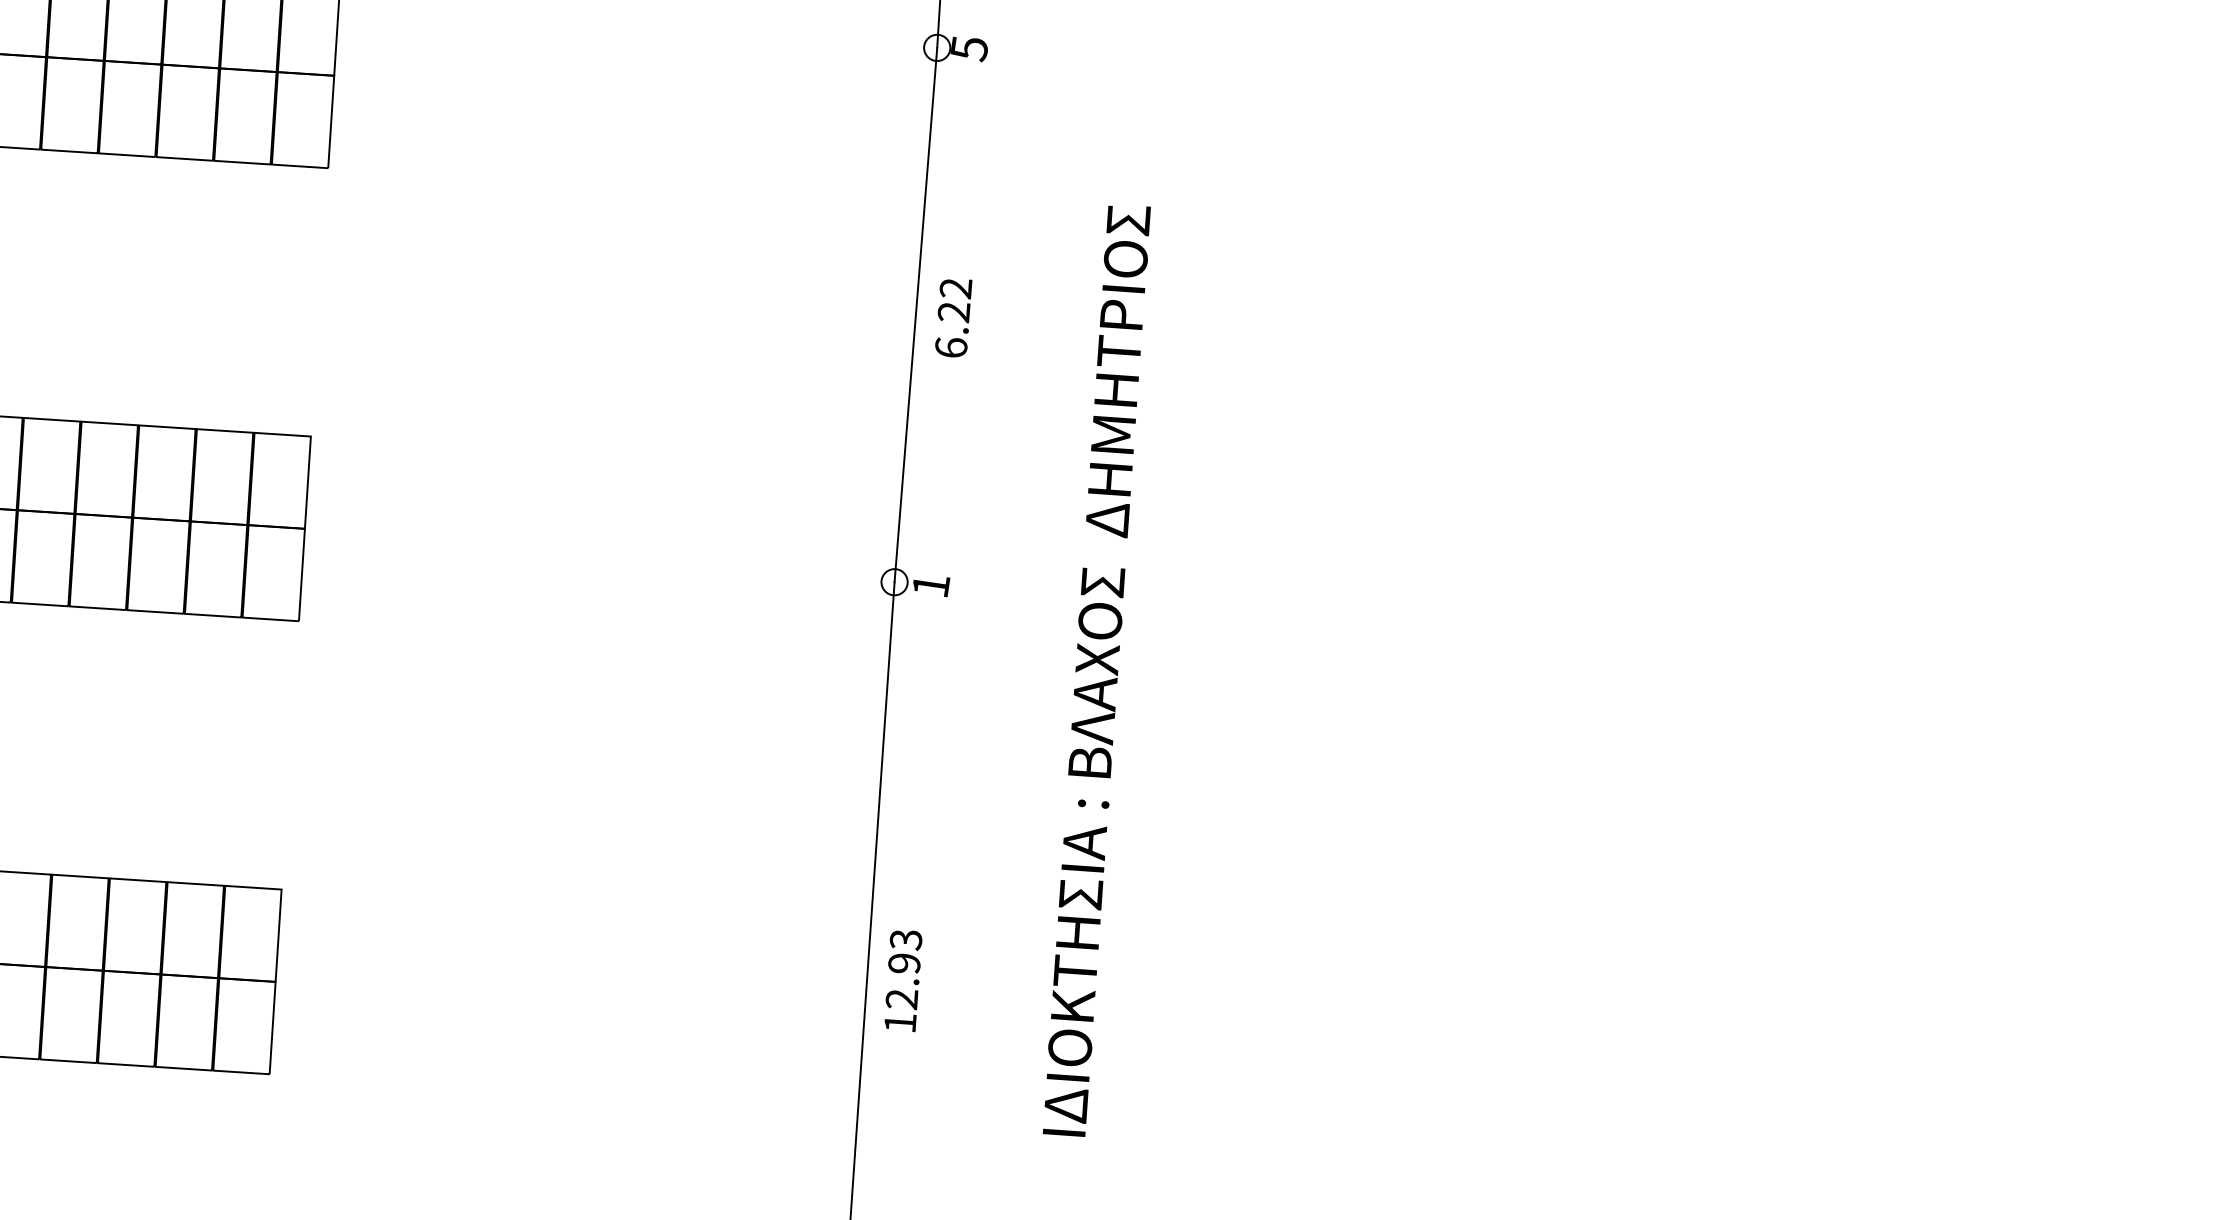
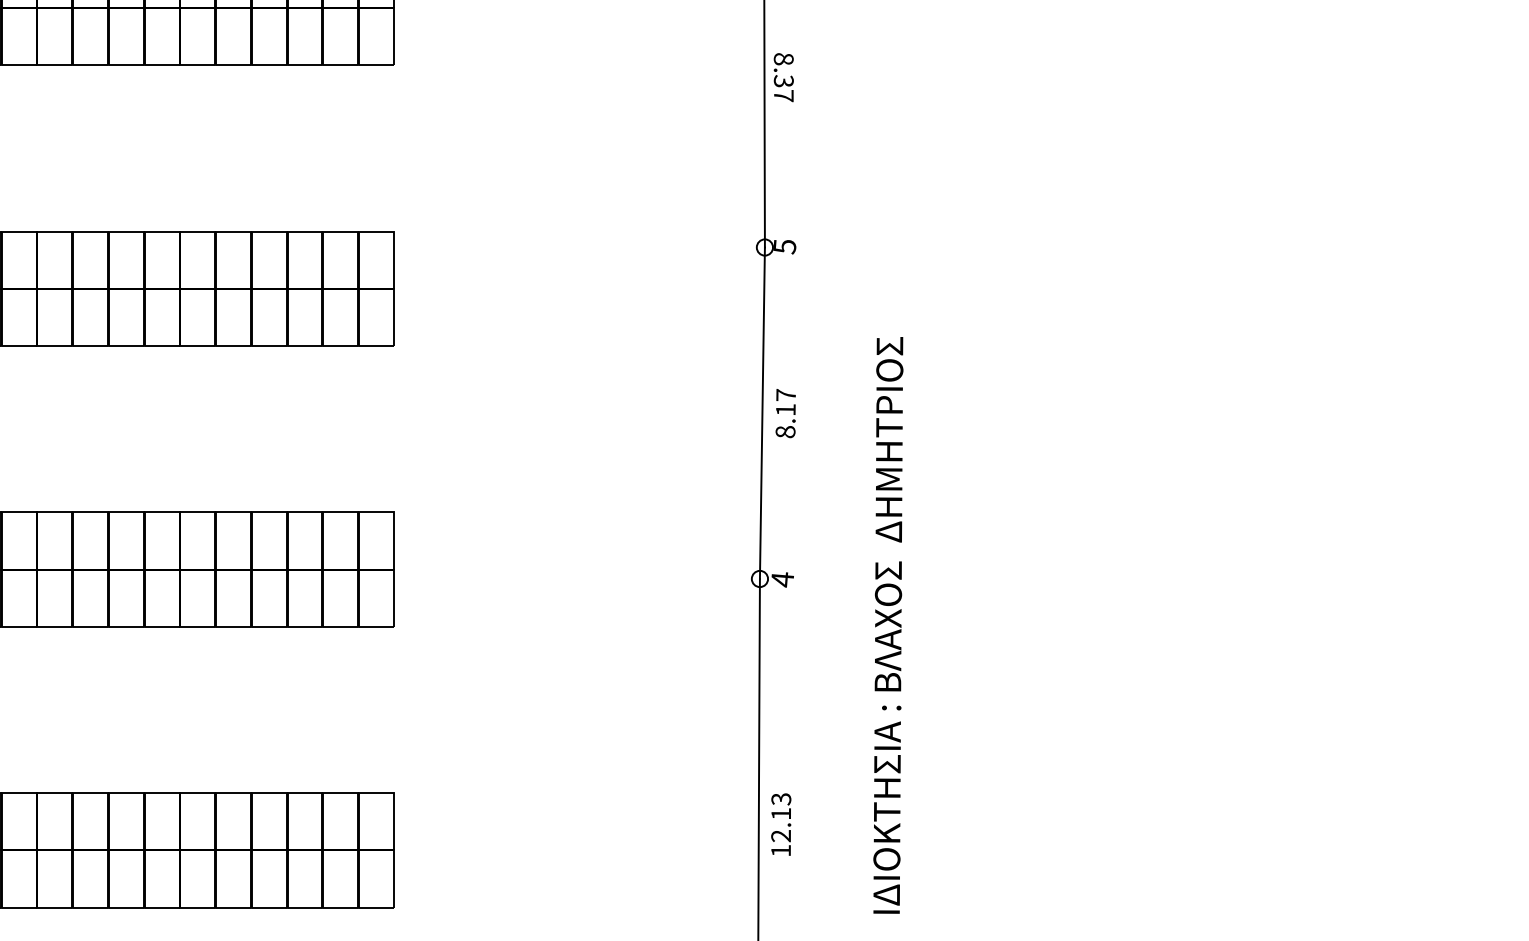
text: (953, 317) -> (785, 413), 6.22 -> 8.17
text: (930, 585) -> (782, 579), 1 -> 4
text: (904, 964) -> (781, 814), 12.93 -> 12.13

